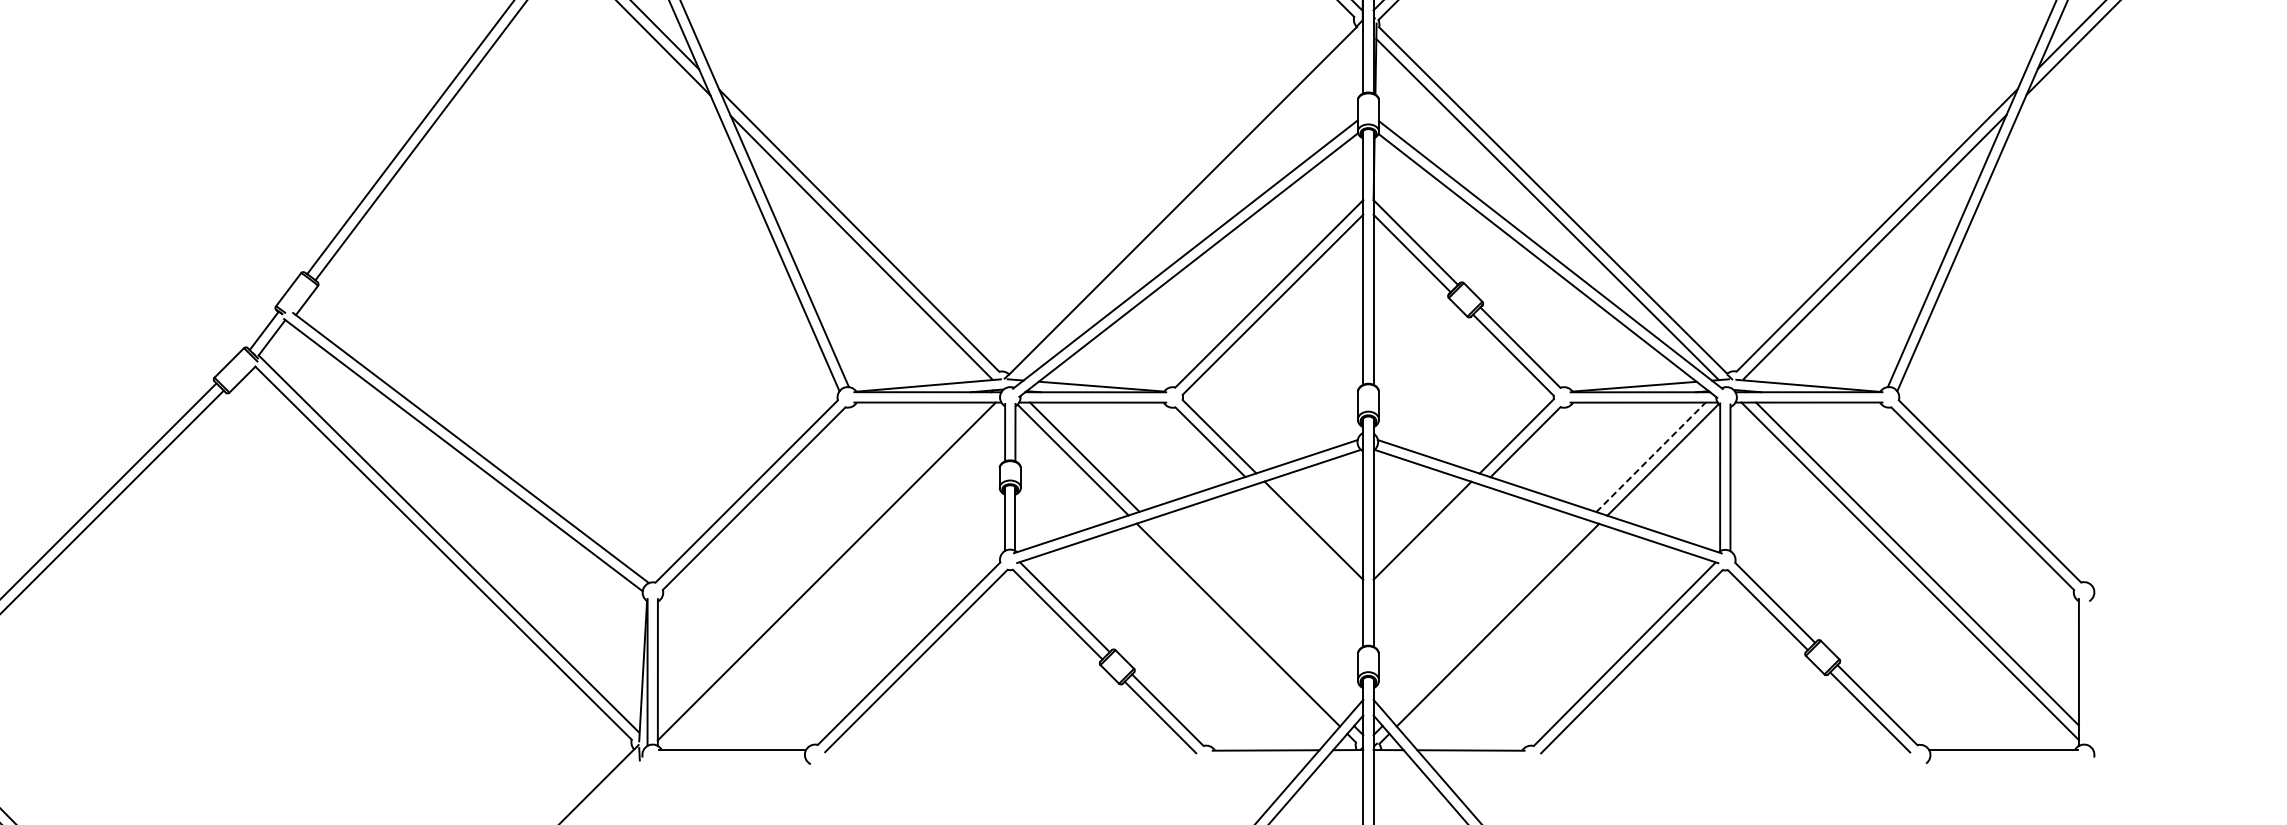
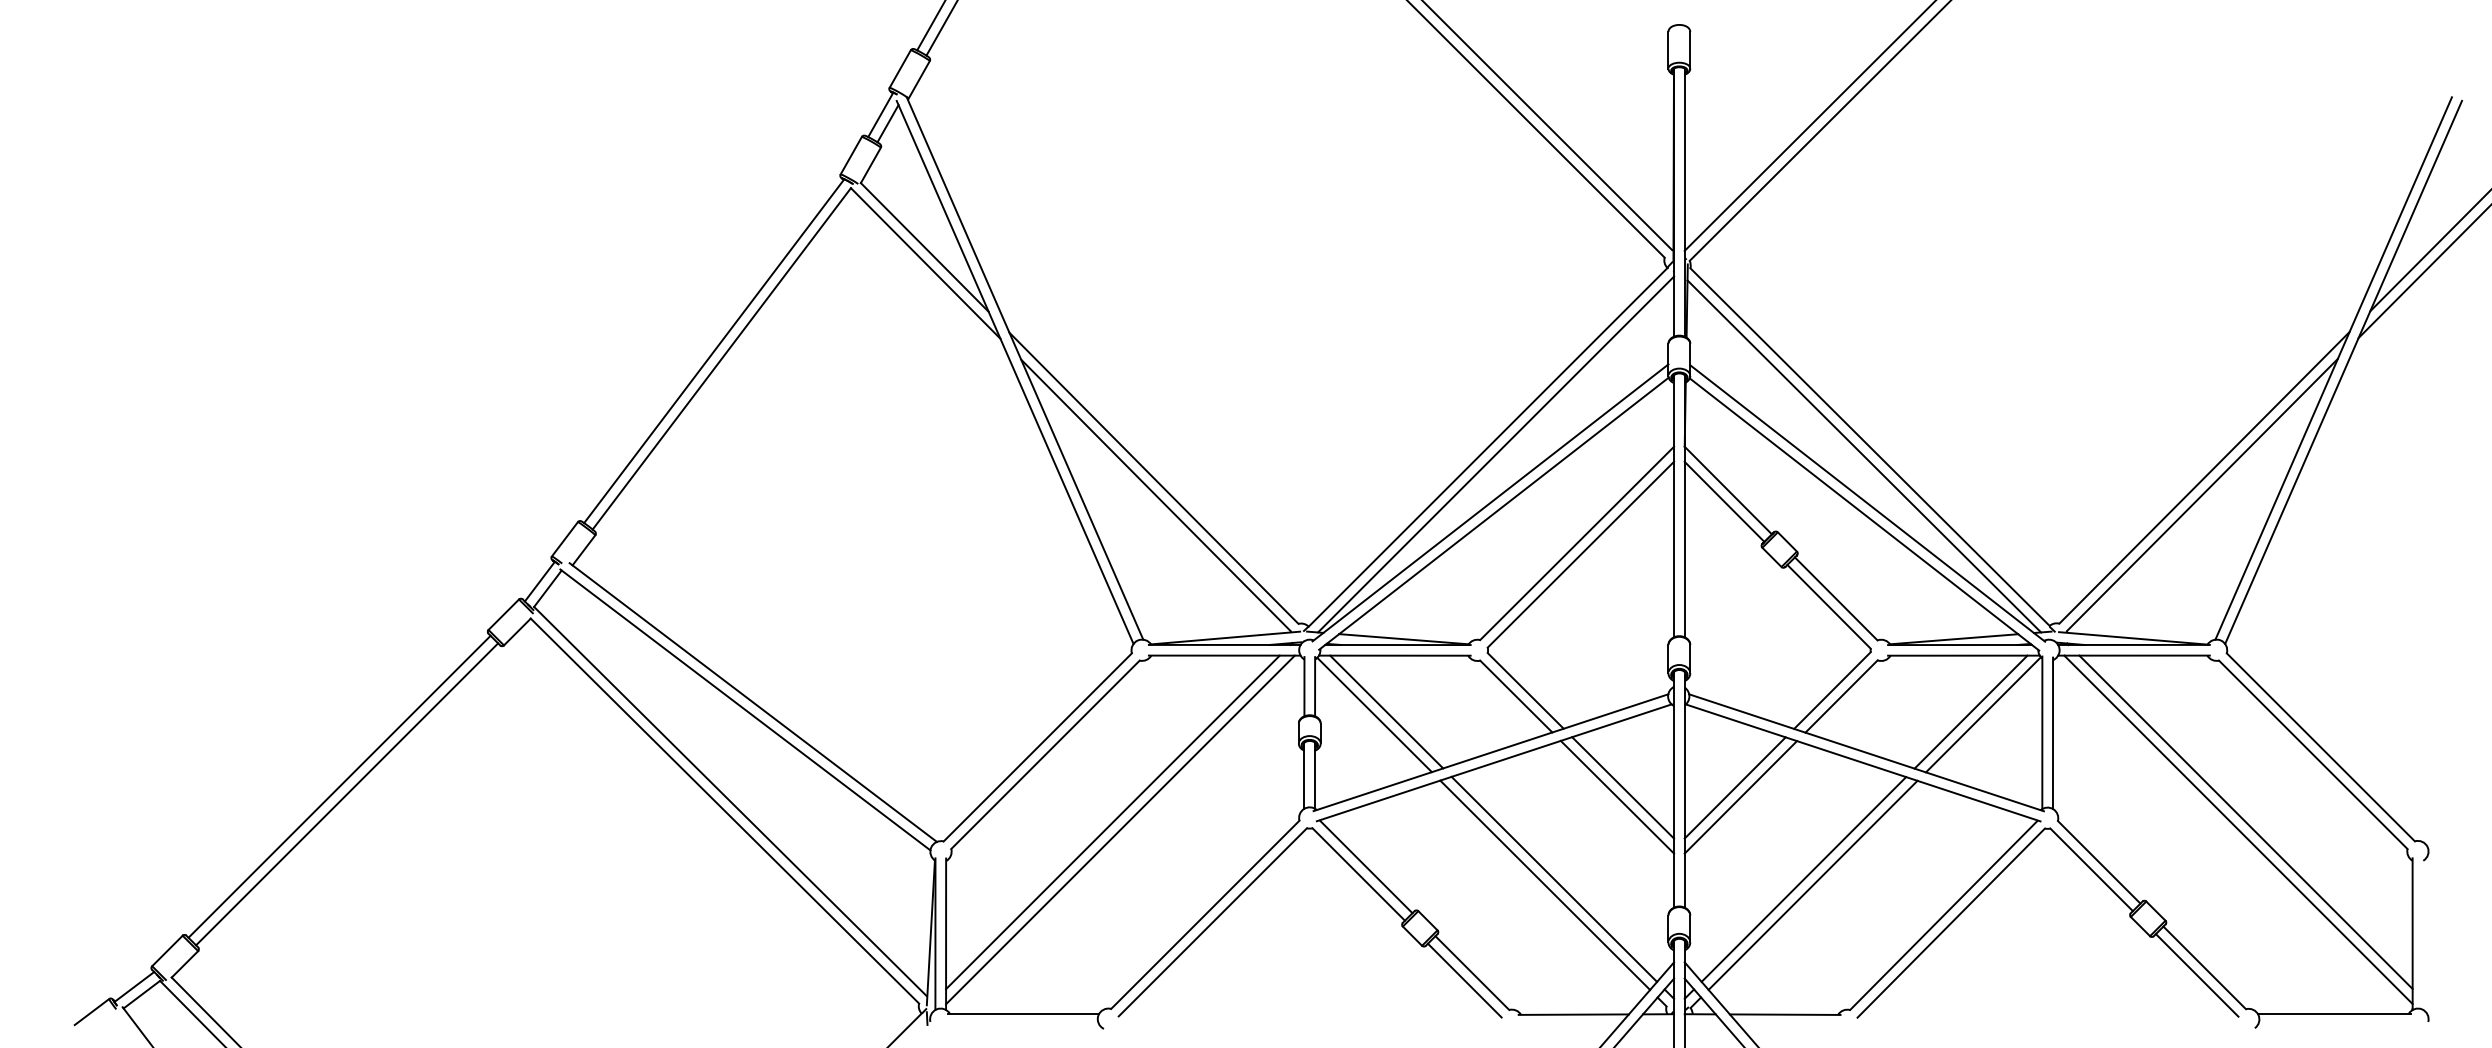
line: (1191, 207) -> (1496, 454), added
line: (1651, 457) -> (1971, 712), dashed -> solid
line: (1308, 539) -> (1617, 796), added
line: (1427, 540) -> (1740, 797), added
line: (819, 564) -> (1112, 822), added
line: (1247, 618) -> (1554, 878), added
line: (1488, 619) -> (1803, 879), added

